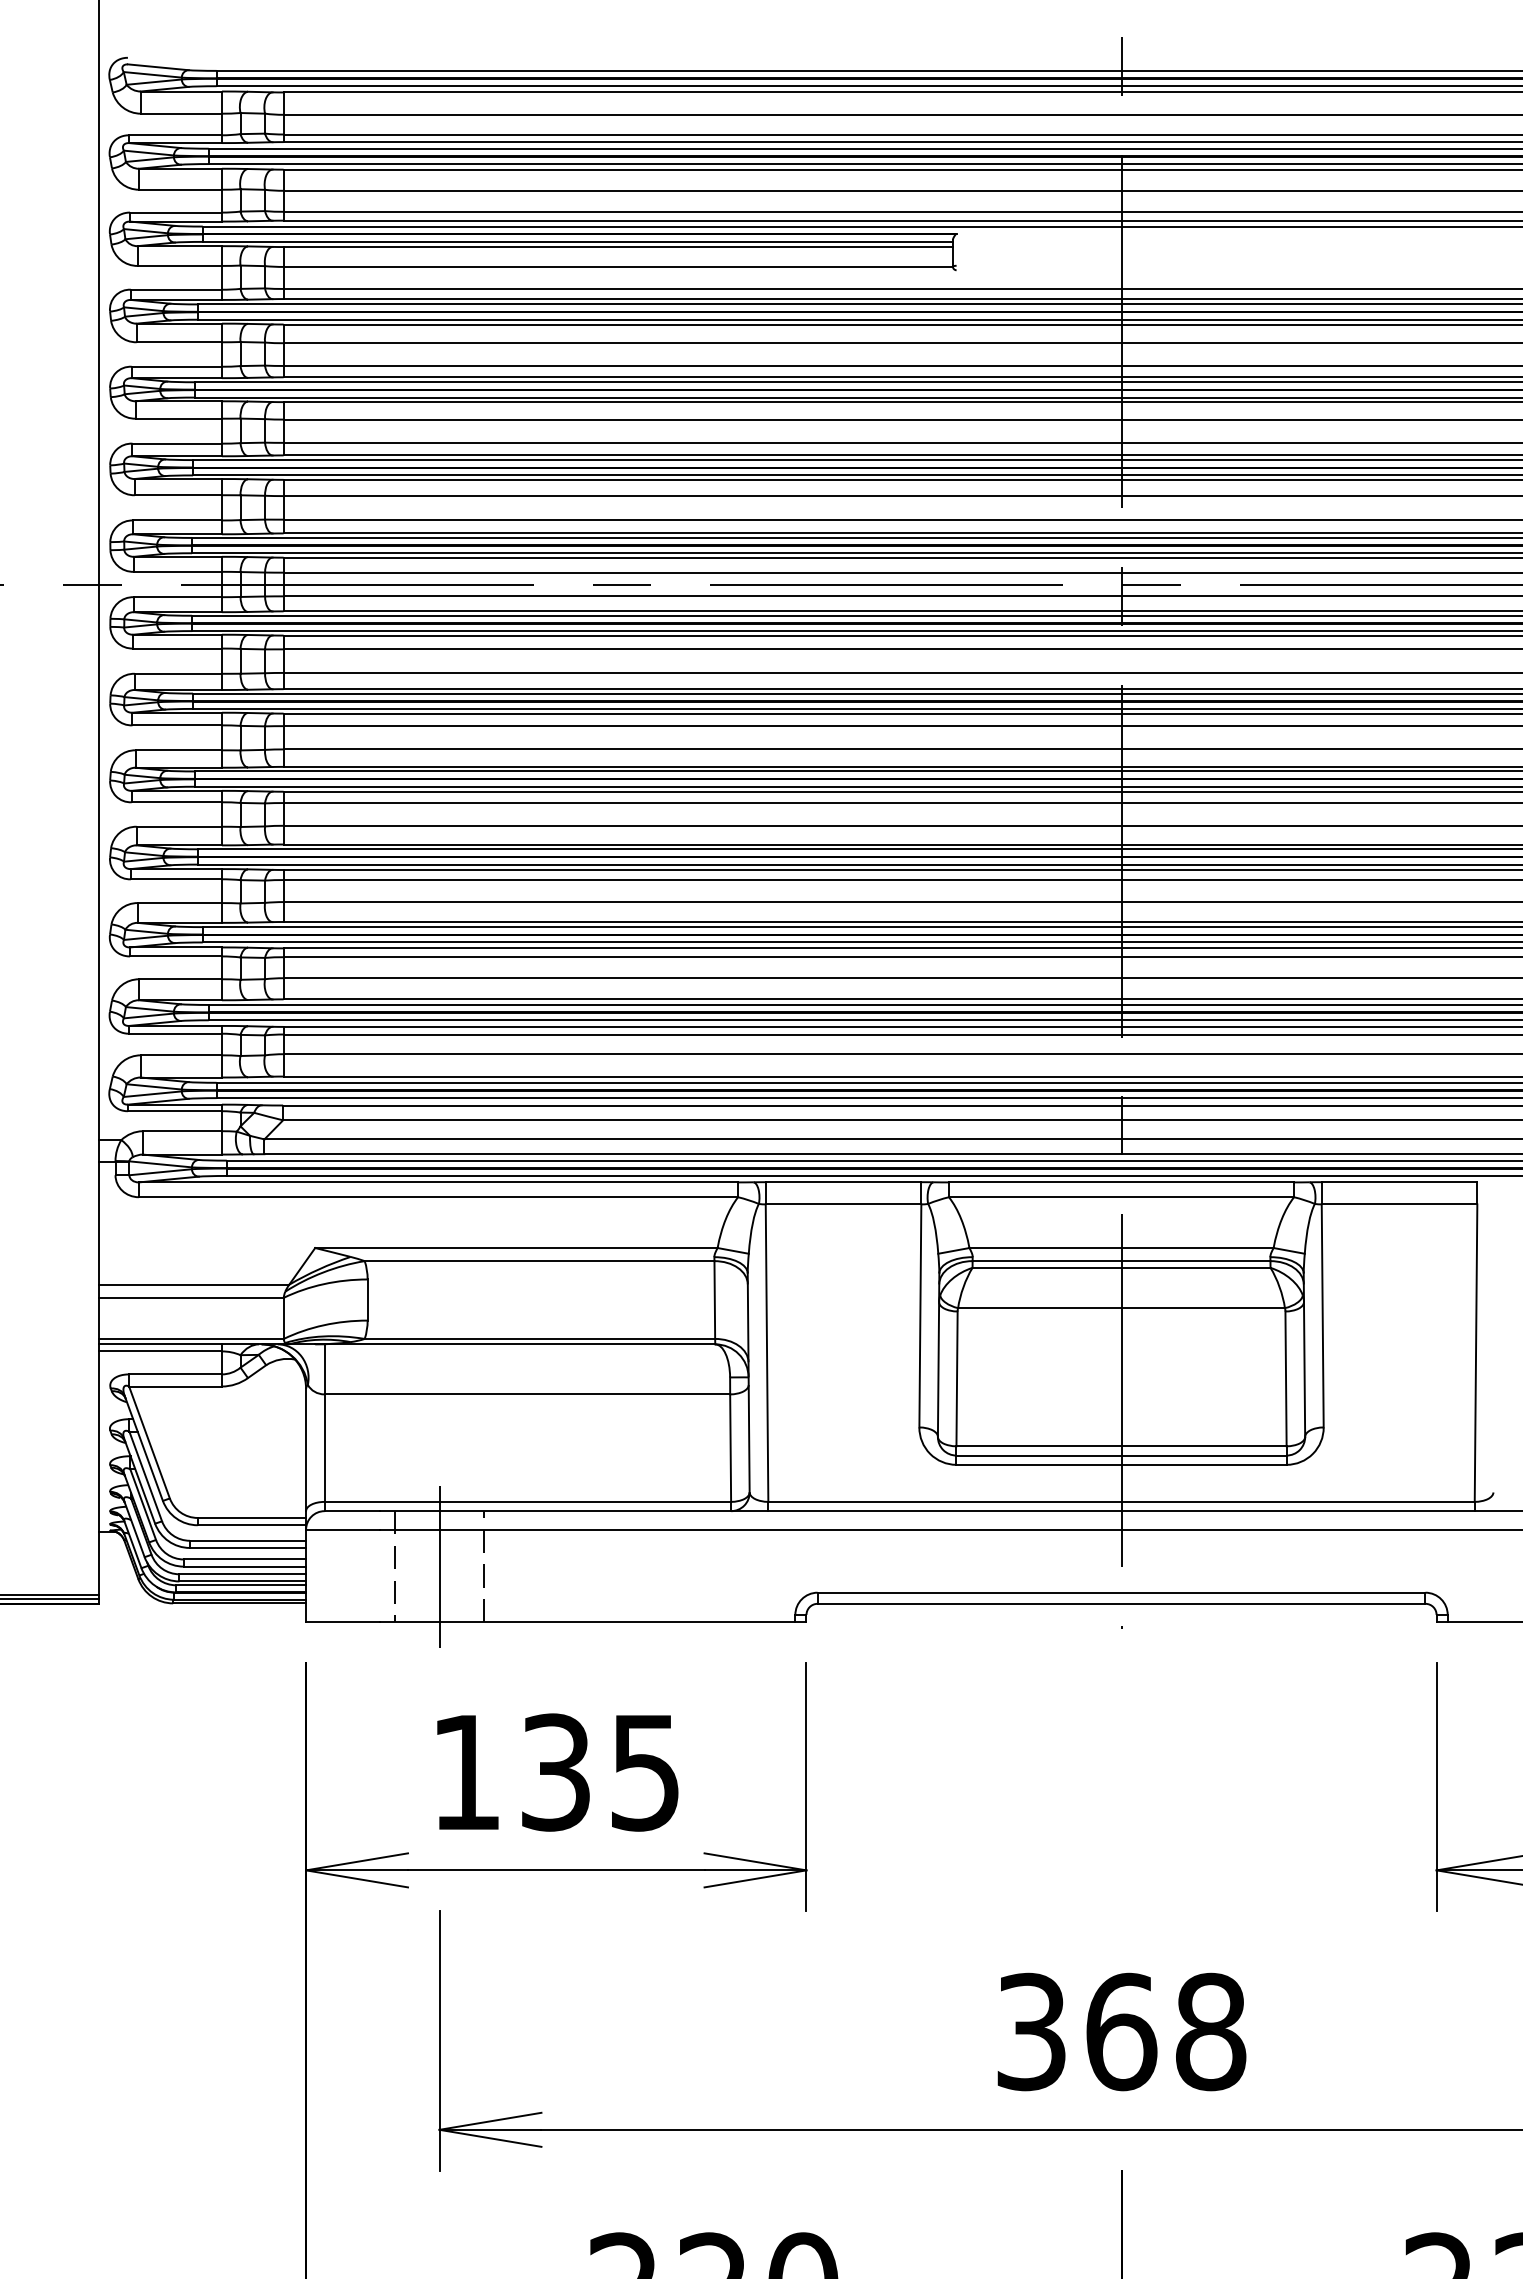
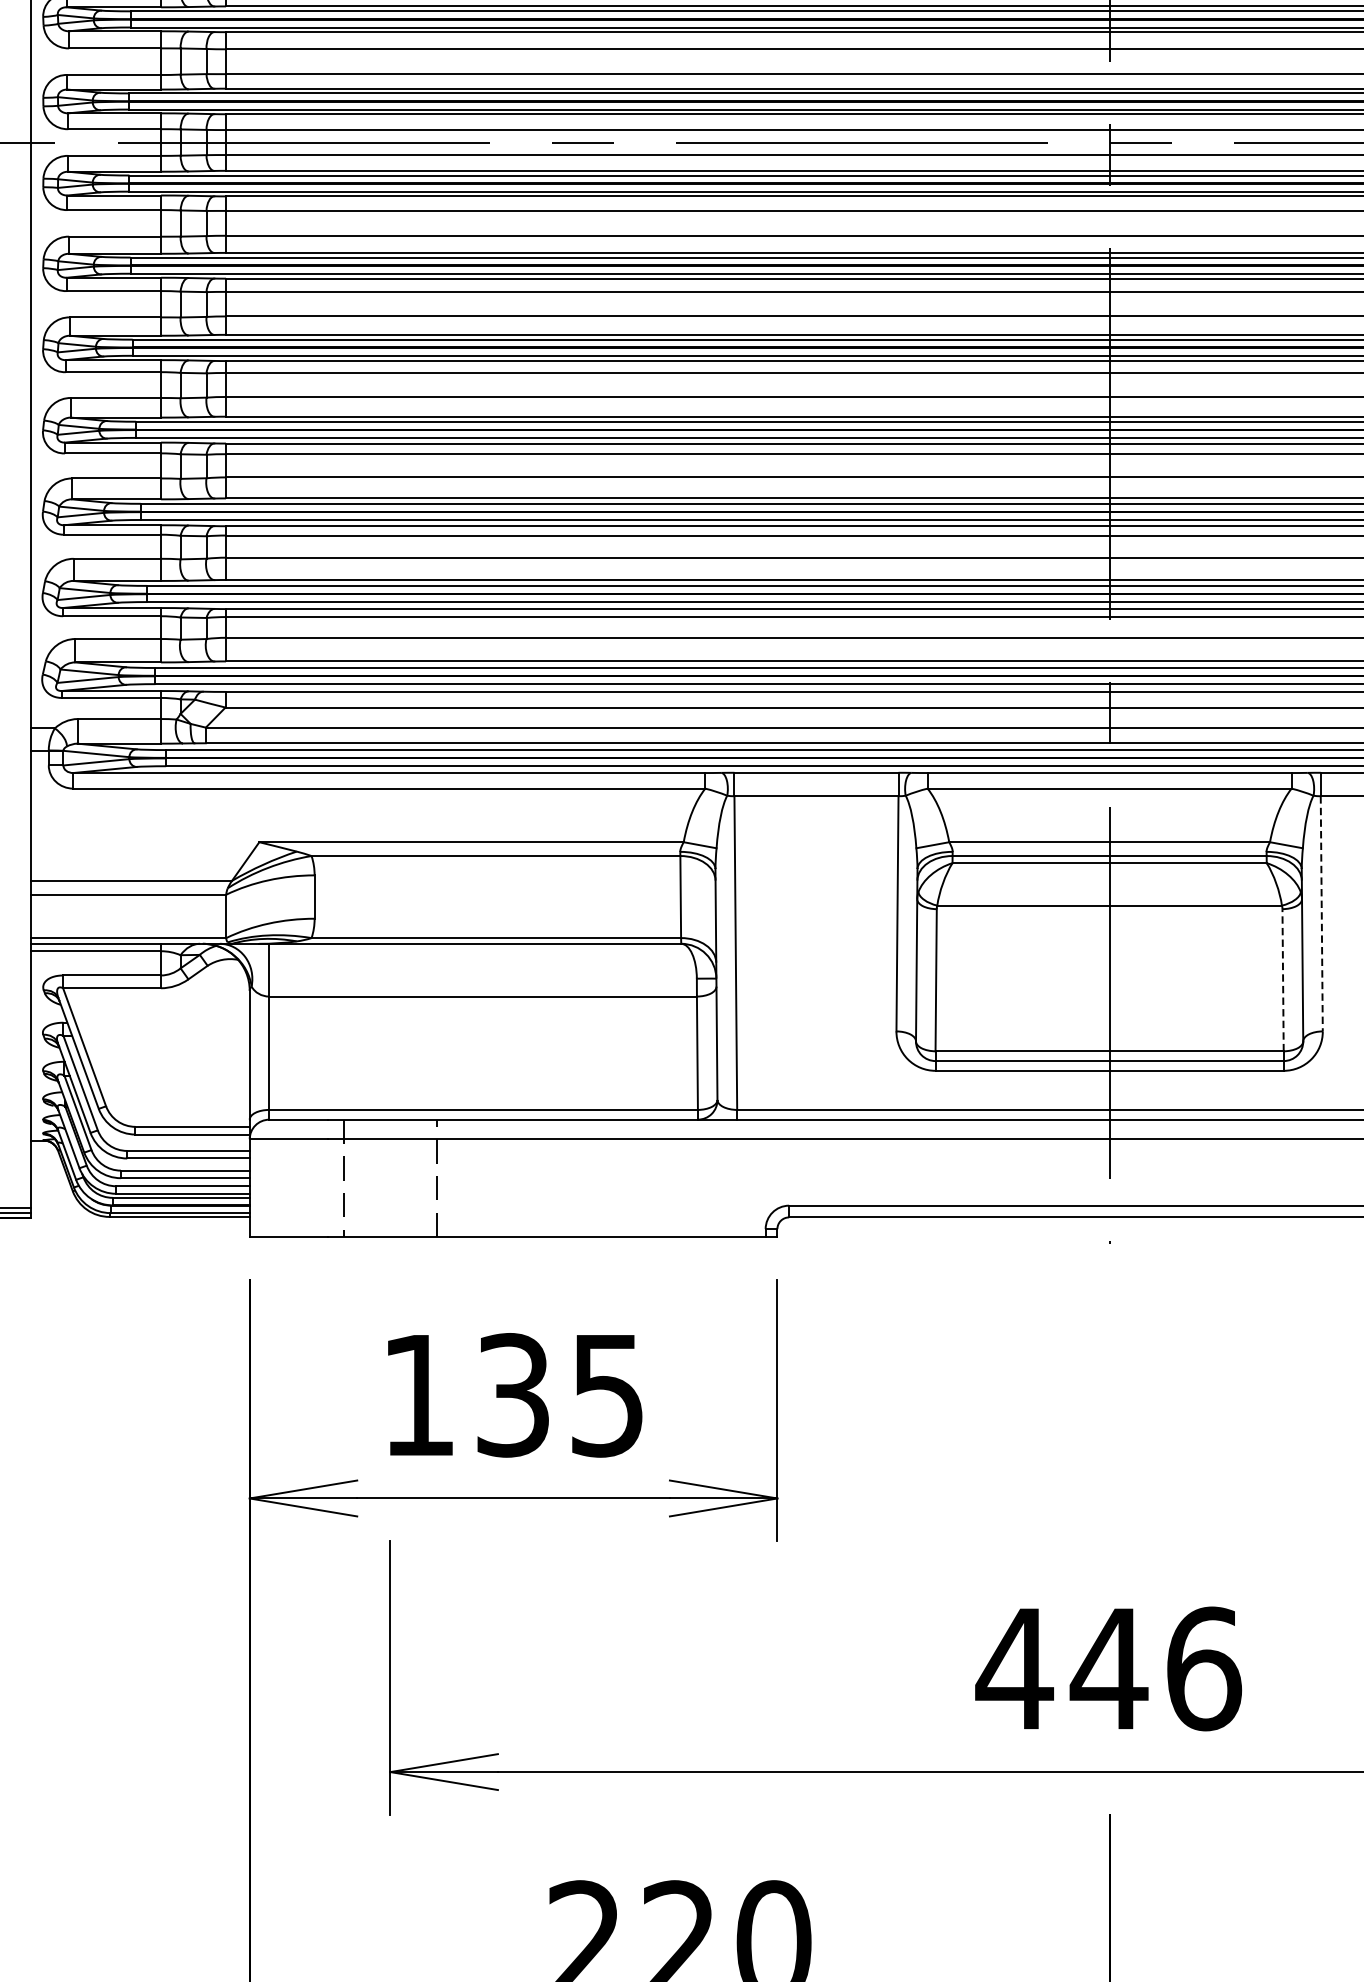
line: (1322, 1315) -> (1321, 913), solid -> dashed
line: (1286, 1378) -> (1283, 979), solid -> dashed
line: (439, 1566) -> (390, 1178), removed
text: (1120, 2031) -> (1108, 1668), 368 -> 446

